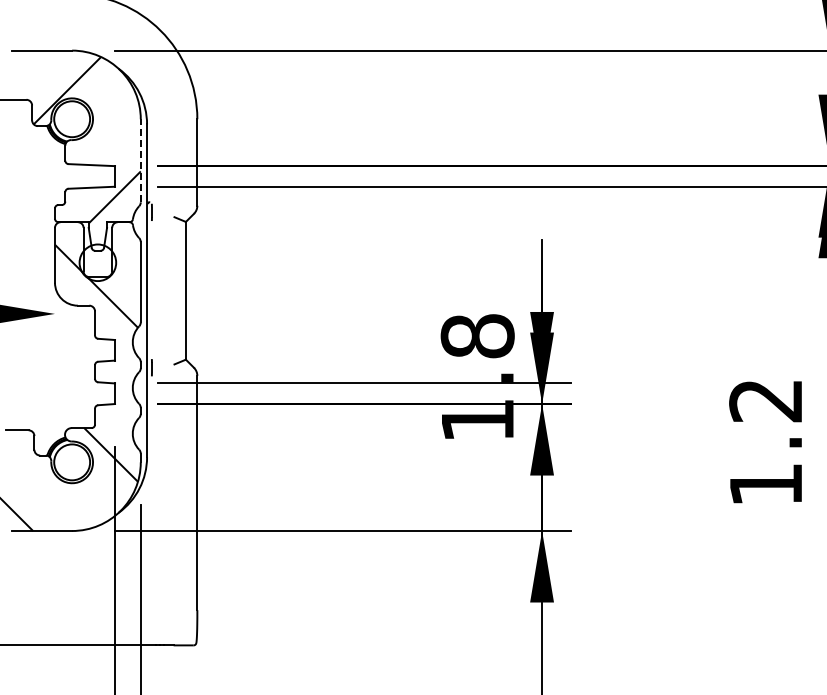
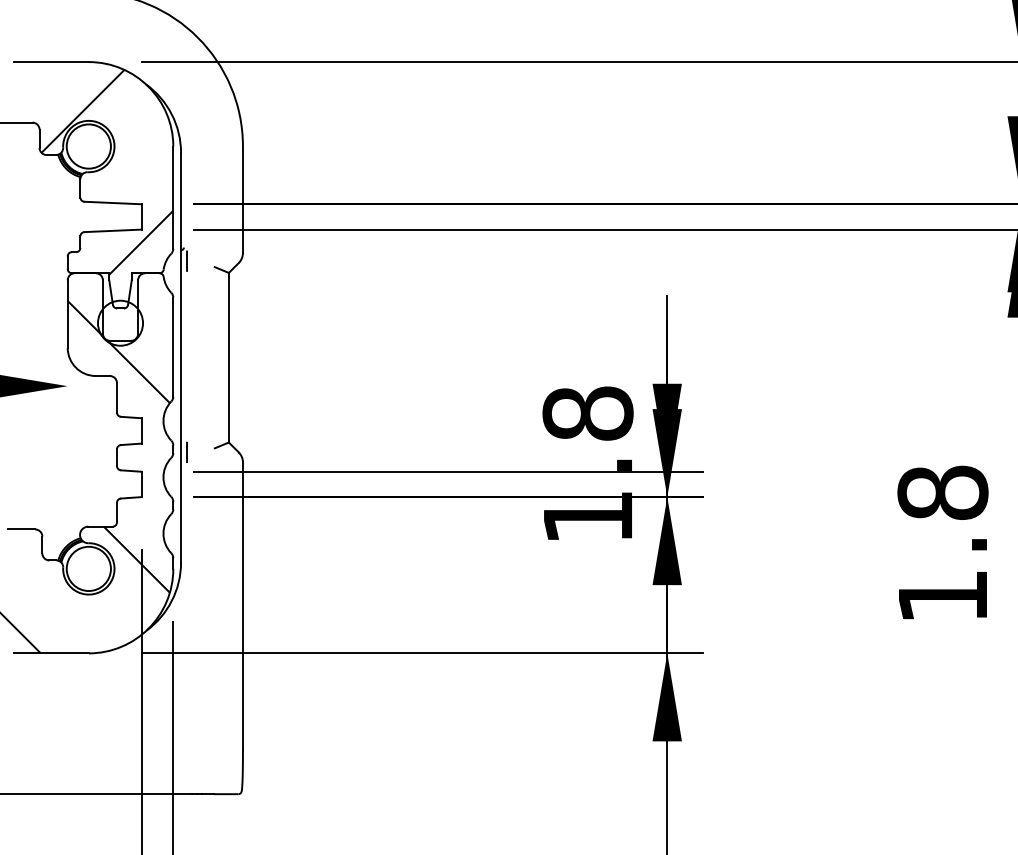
line: (140, 160) -> (172, 197), dashed -> solid
text: (766, 400) -> (943, 492), 1.2 -> 1.8

